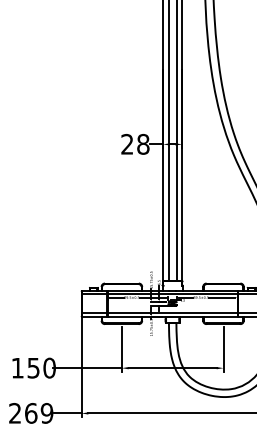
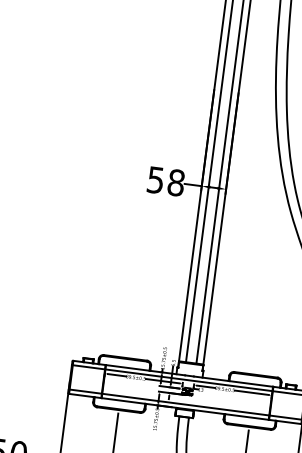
text: (127, 143) -> (156, 179), 28 -> 58

